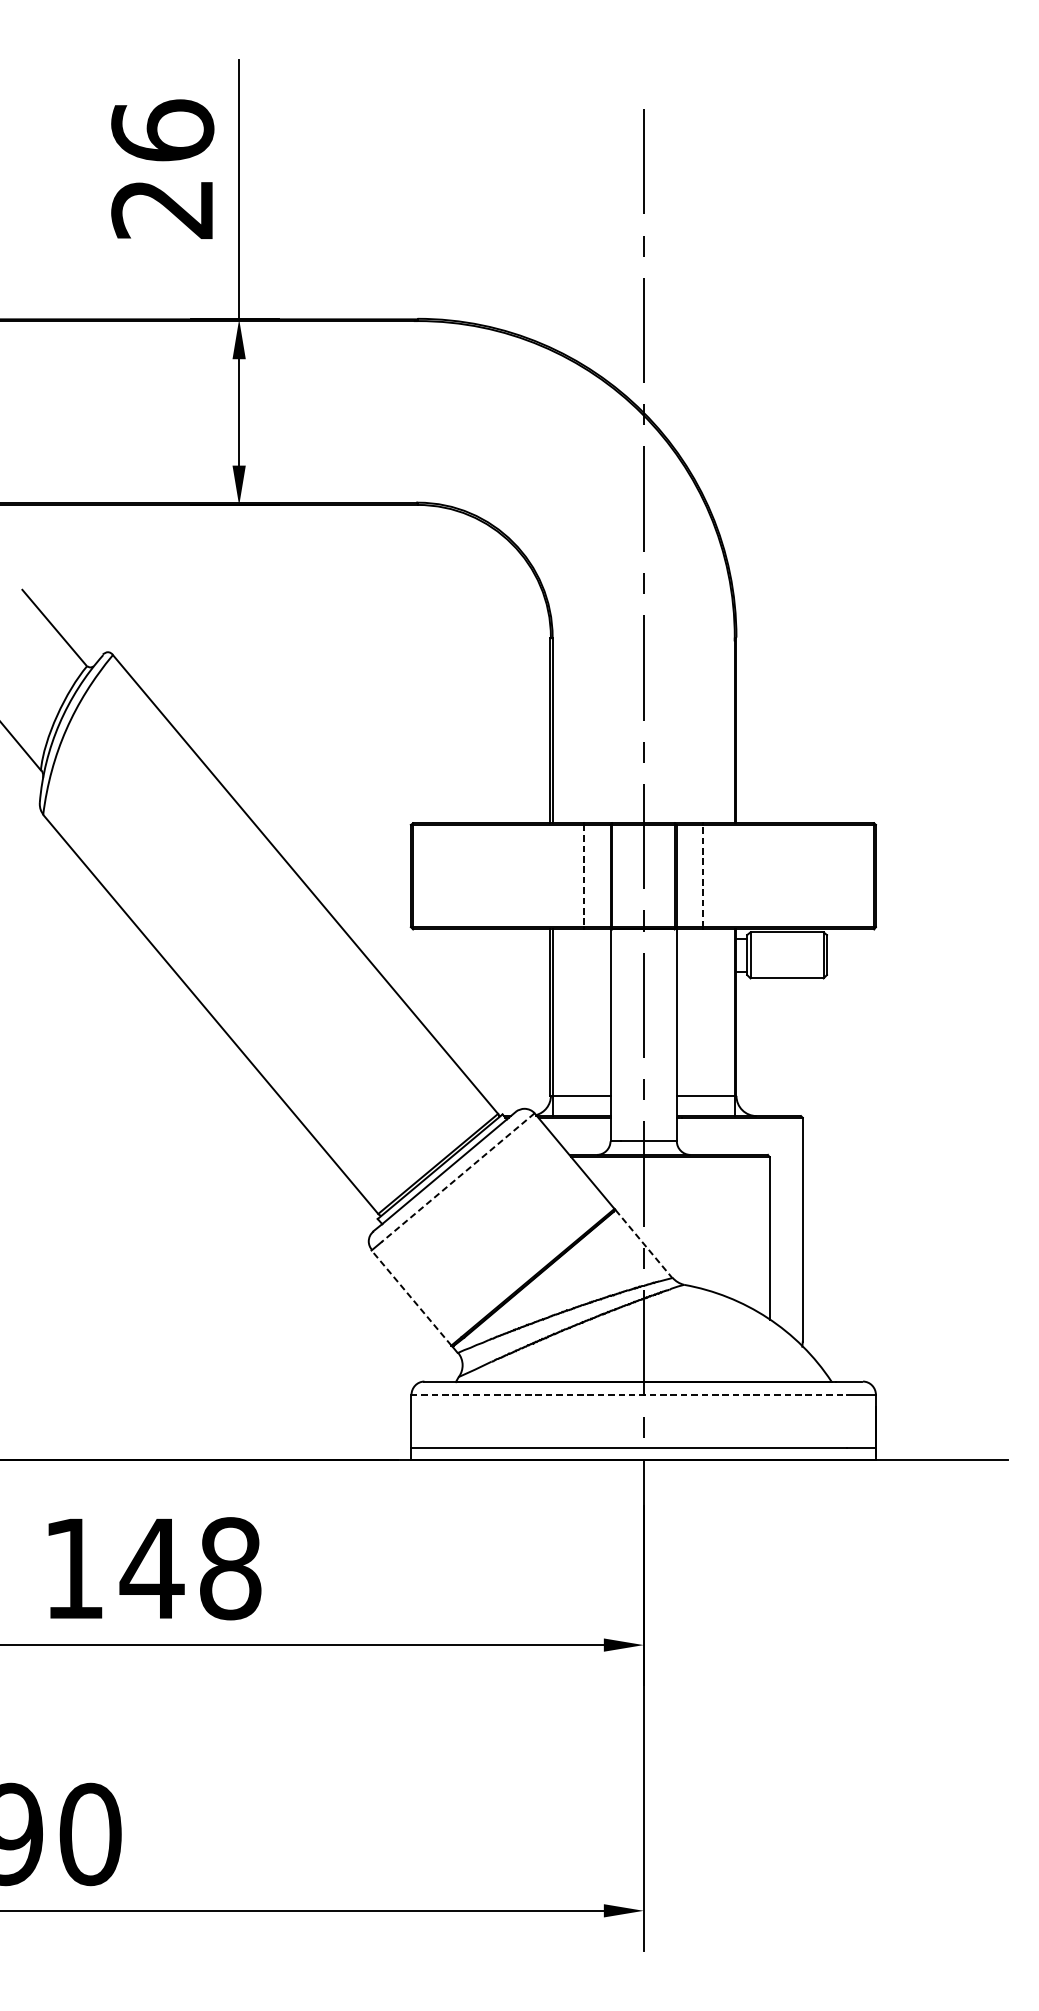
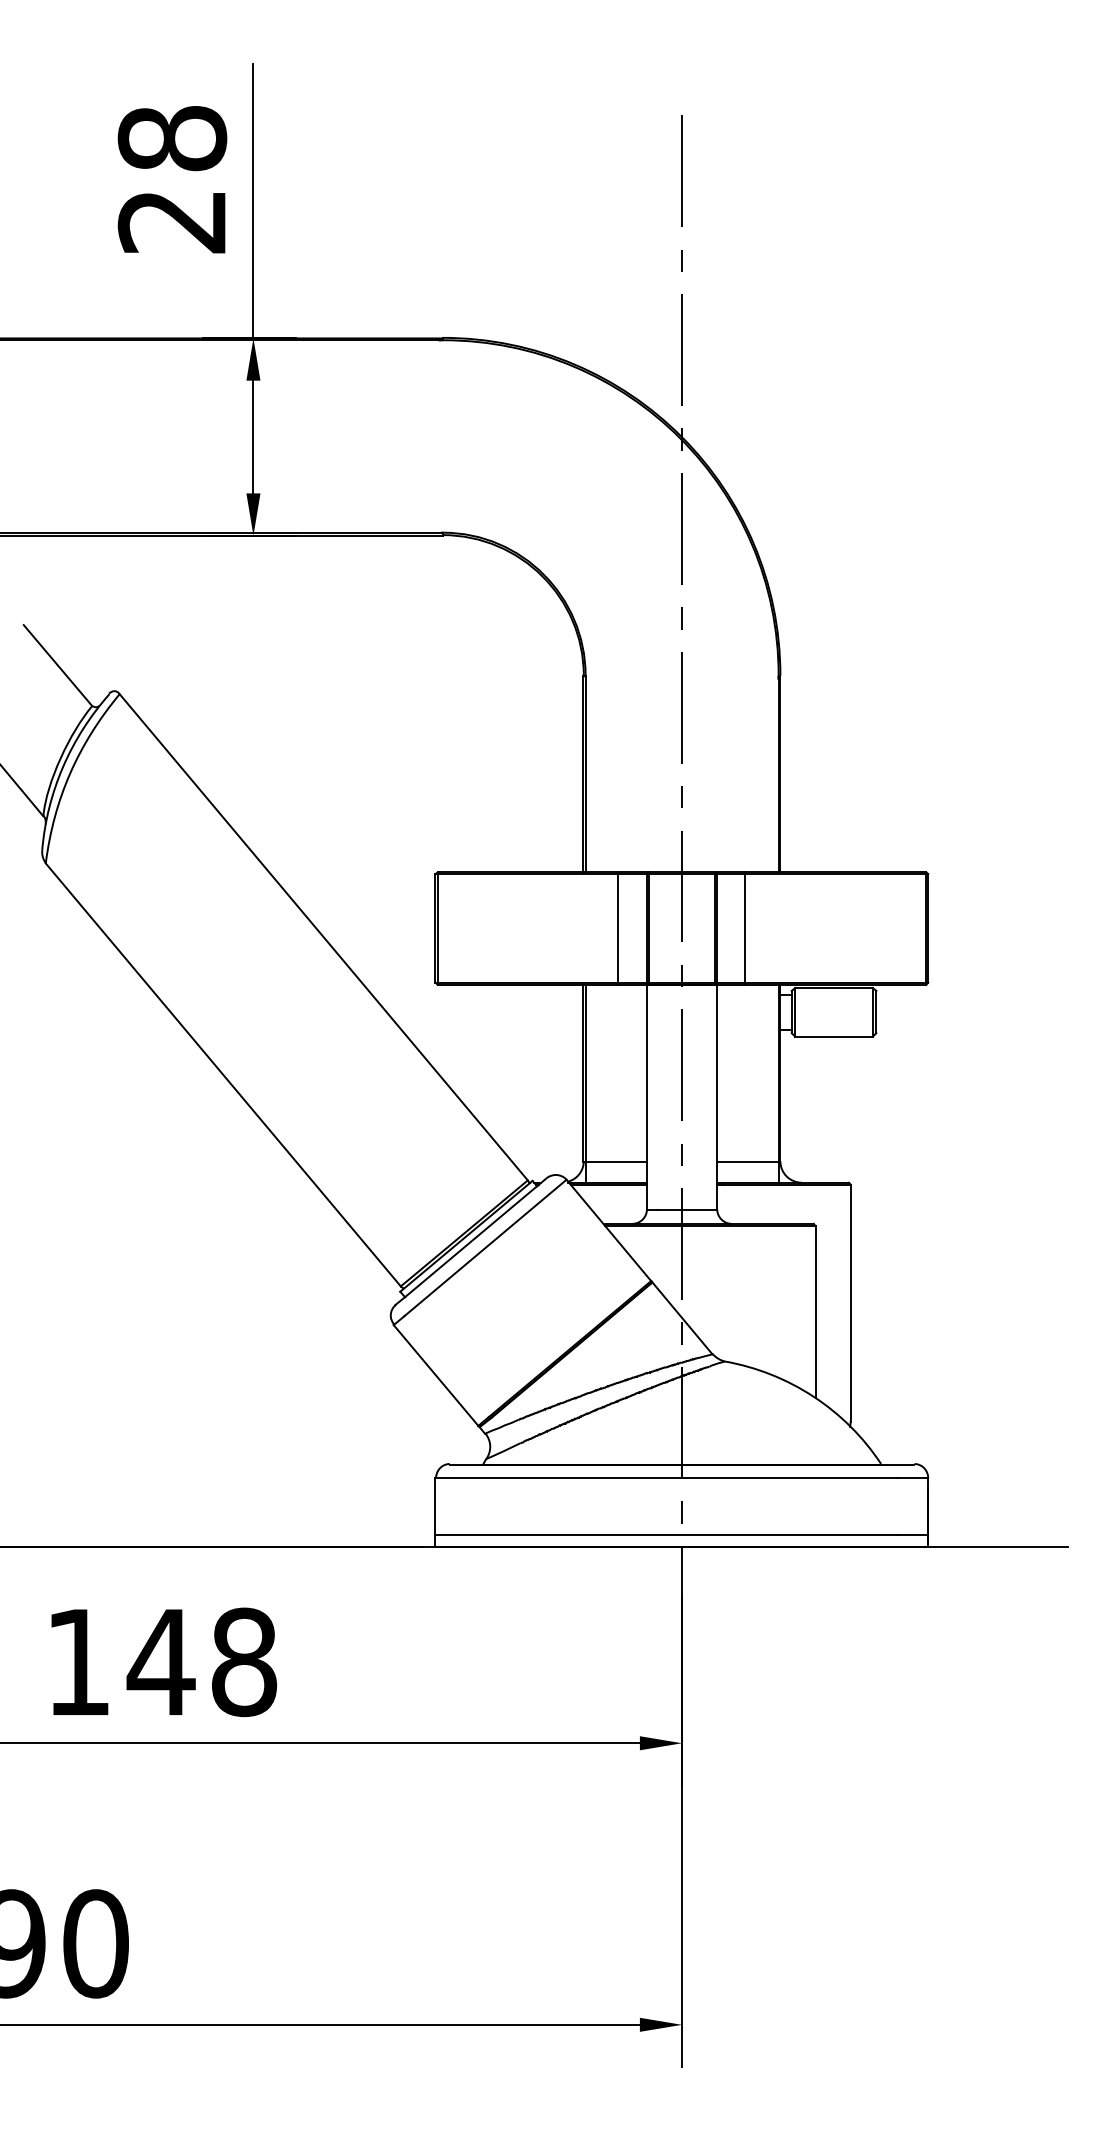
text: (162, 130) -> (172, 138), 26 -> 28
line: (703, 875) -> (745, 927), dashed -> solid
line: (583, 876) -> (618, 928), dashed -> solid
line: (458, 1177) -> (485, 1247), dashed -> solid
line: (644, 1244) -> (682, 1318), dashed -> solid
line: (411, 1298) -> (436, 1375), dashed -> solid
line: (629, 1395) -> (667, 1478), dashed -> solid

